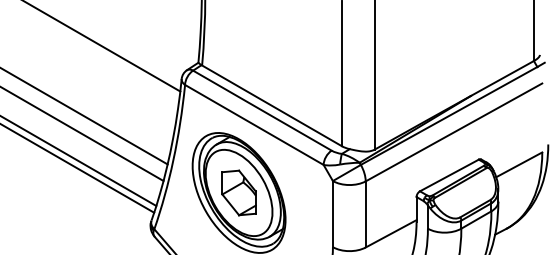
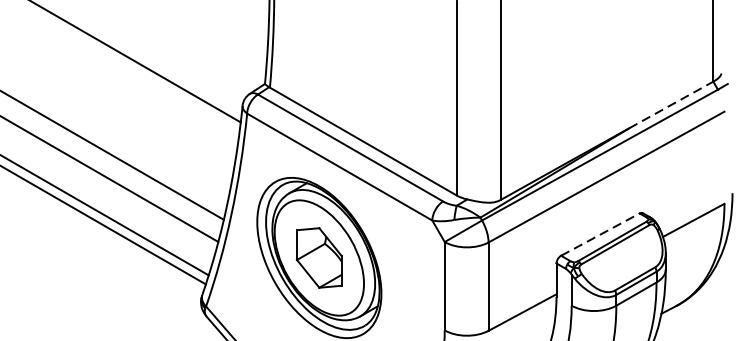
line: (502, 78) -> (671, 105), solid -> dashed
line: (449, 175) -> (600, 234), solid -> dashed

